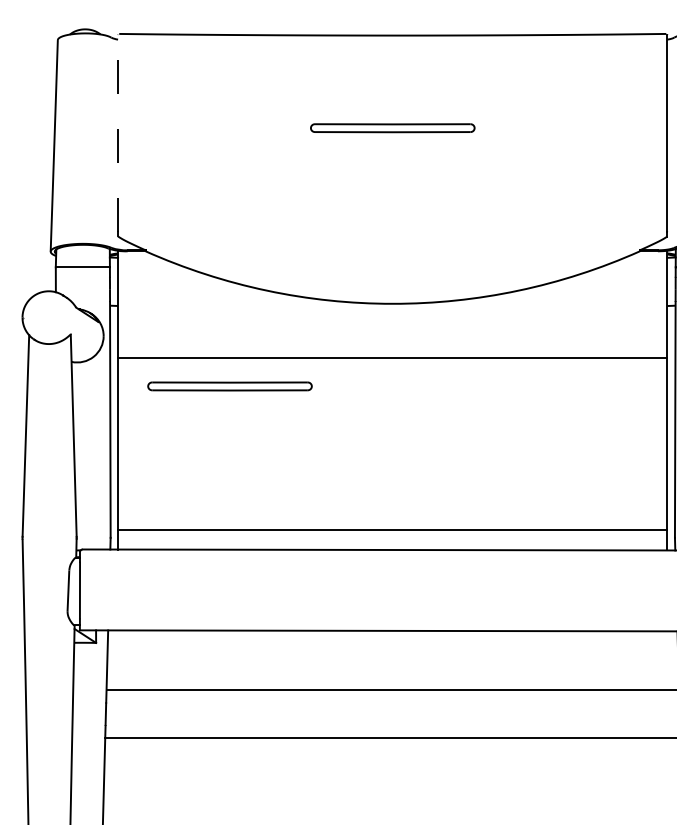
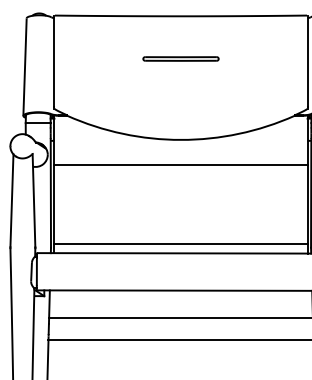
line: (118, 131) -> (54, 60), dashed -> solid
part: (228, 385) -> (105, 177), removed

